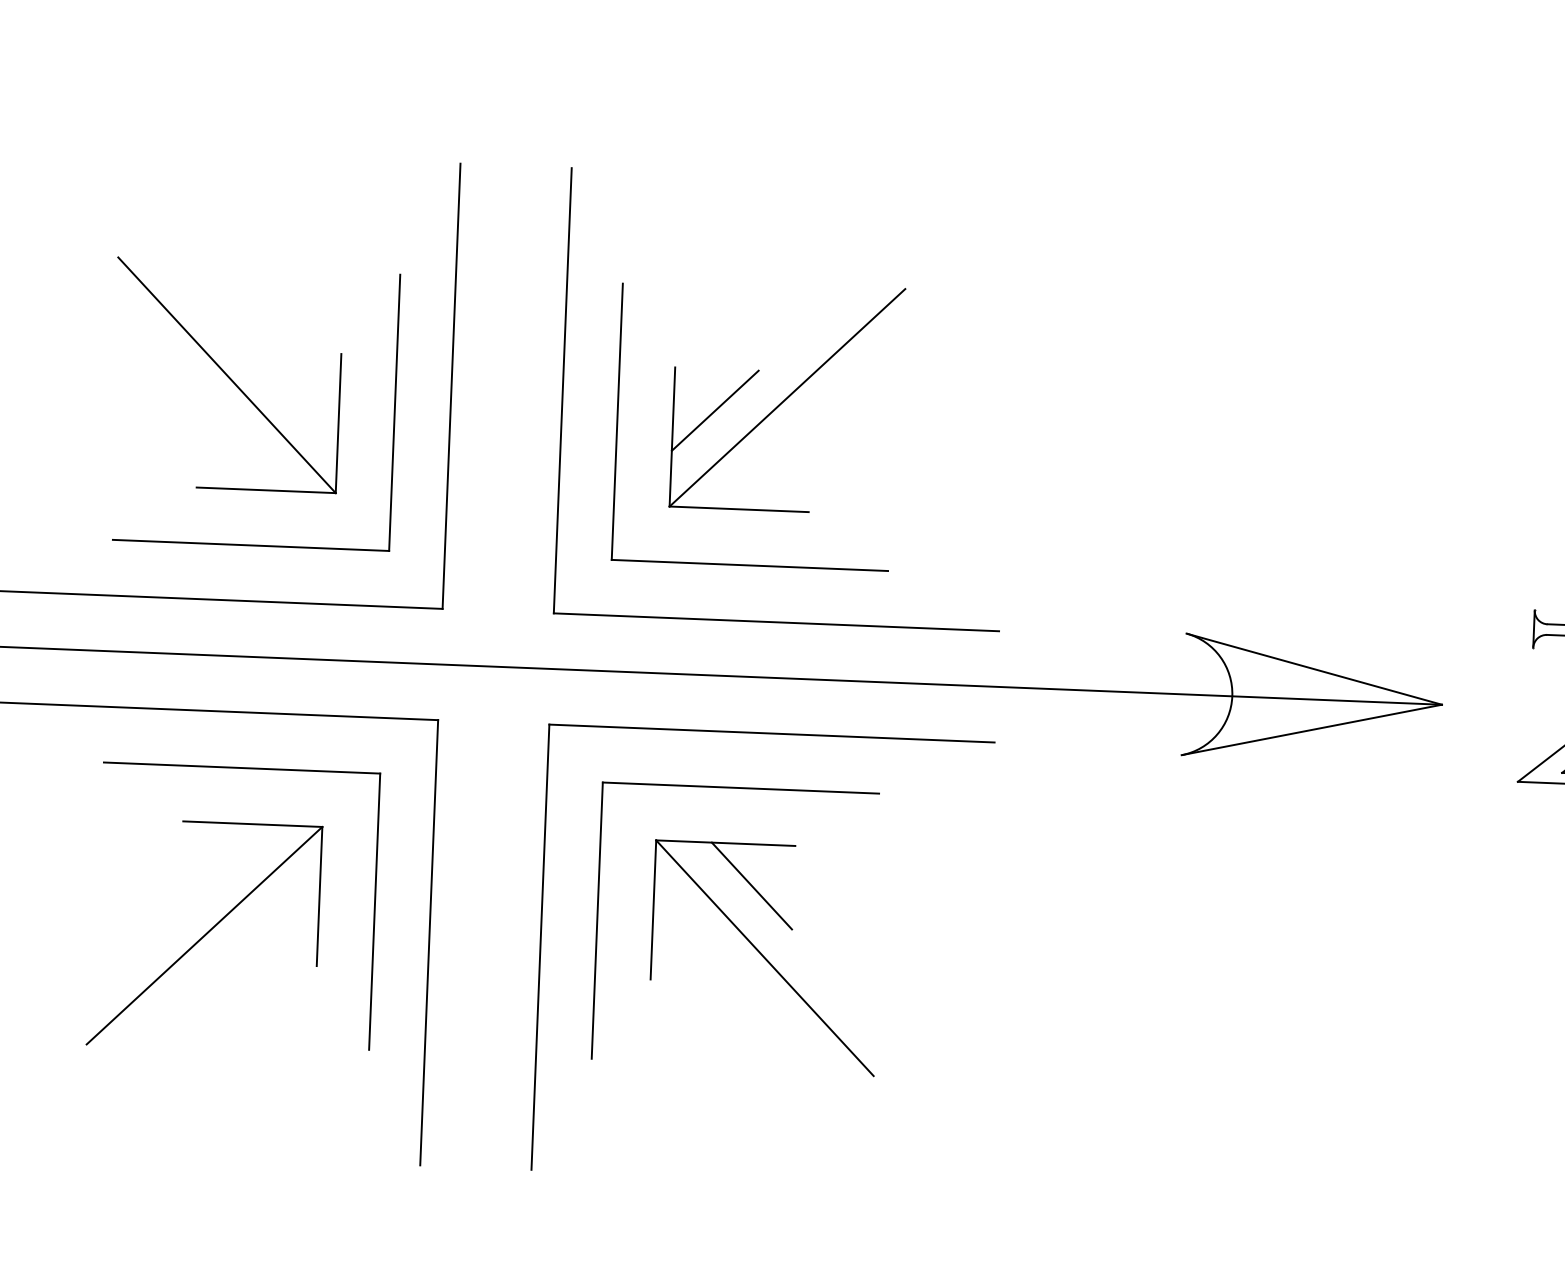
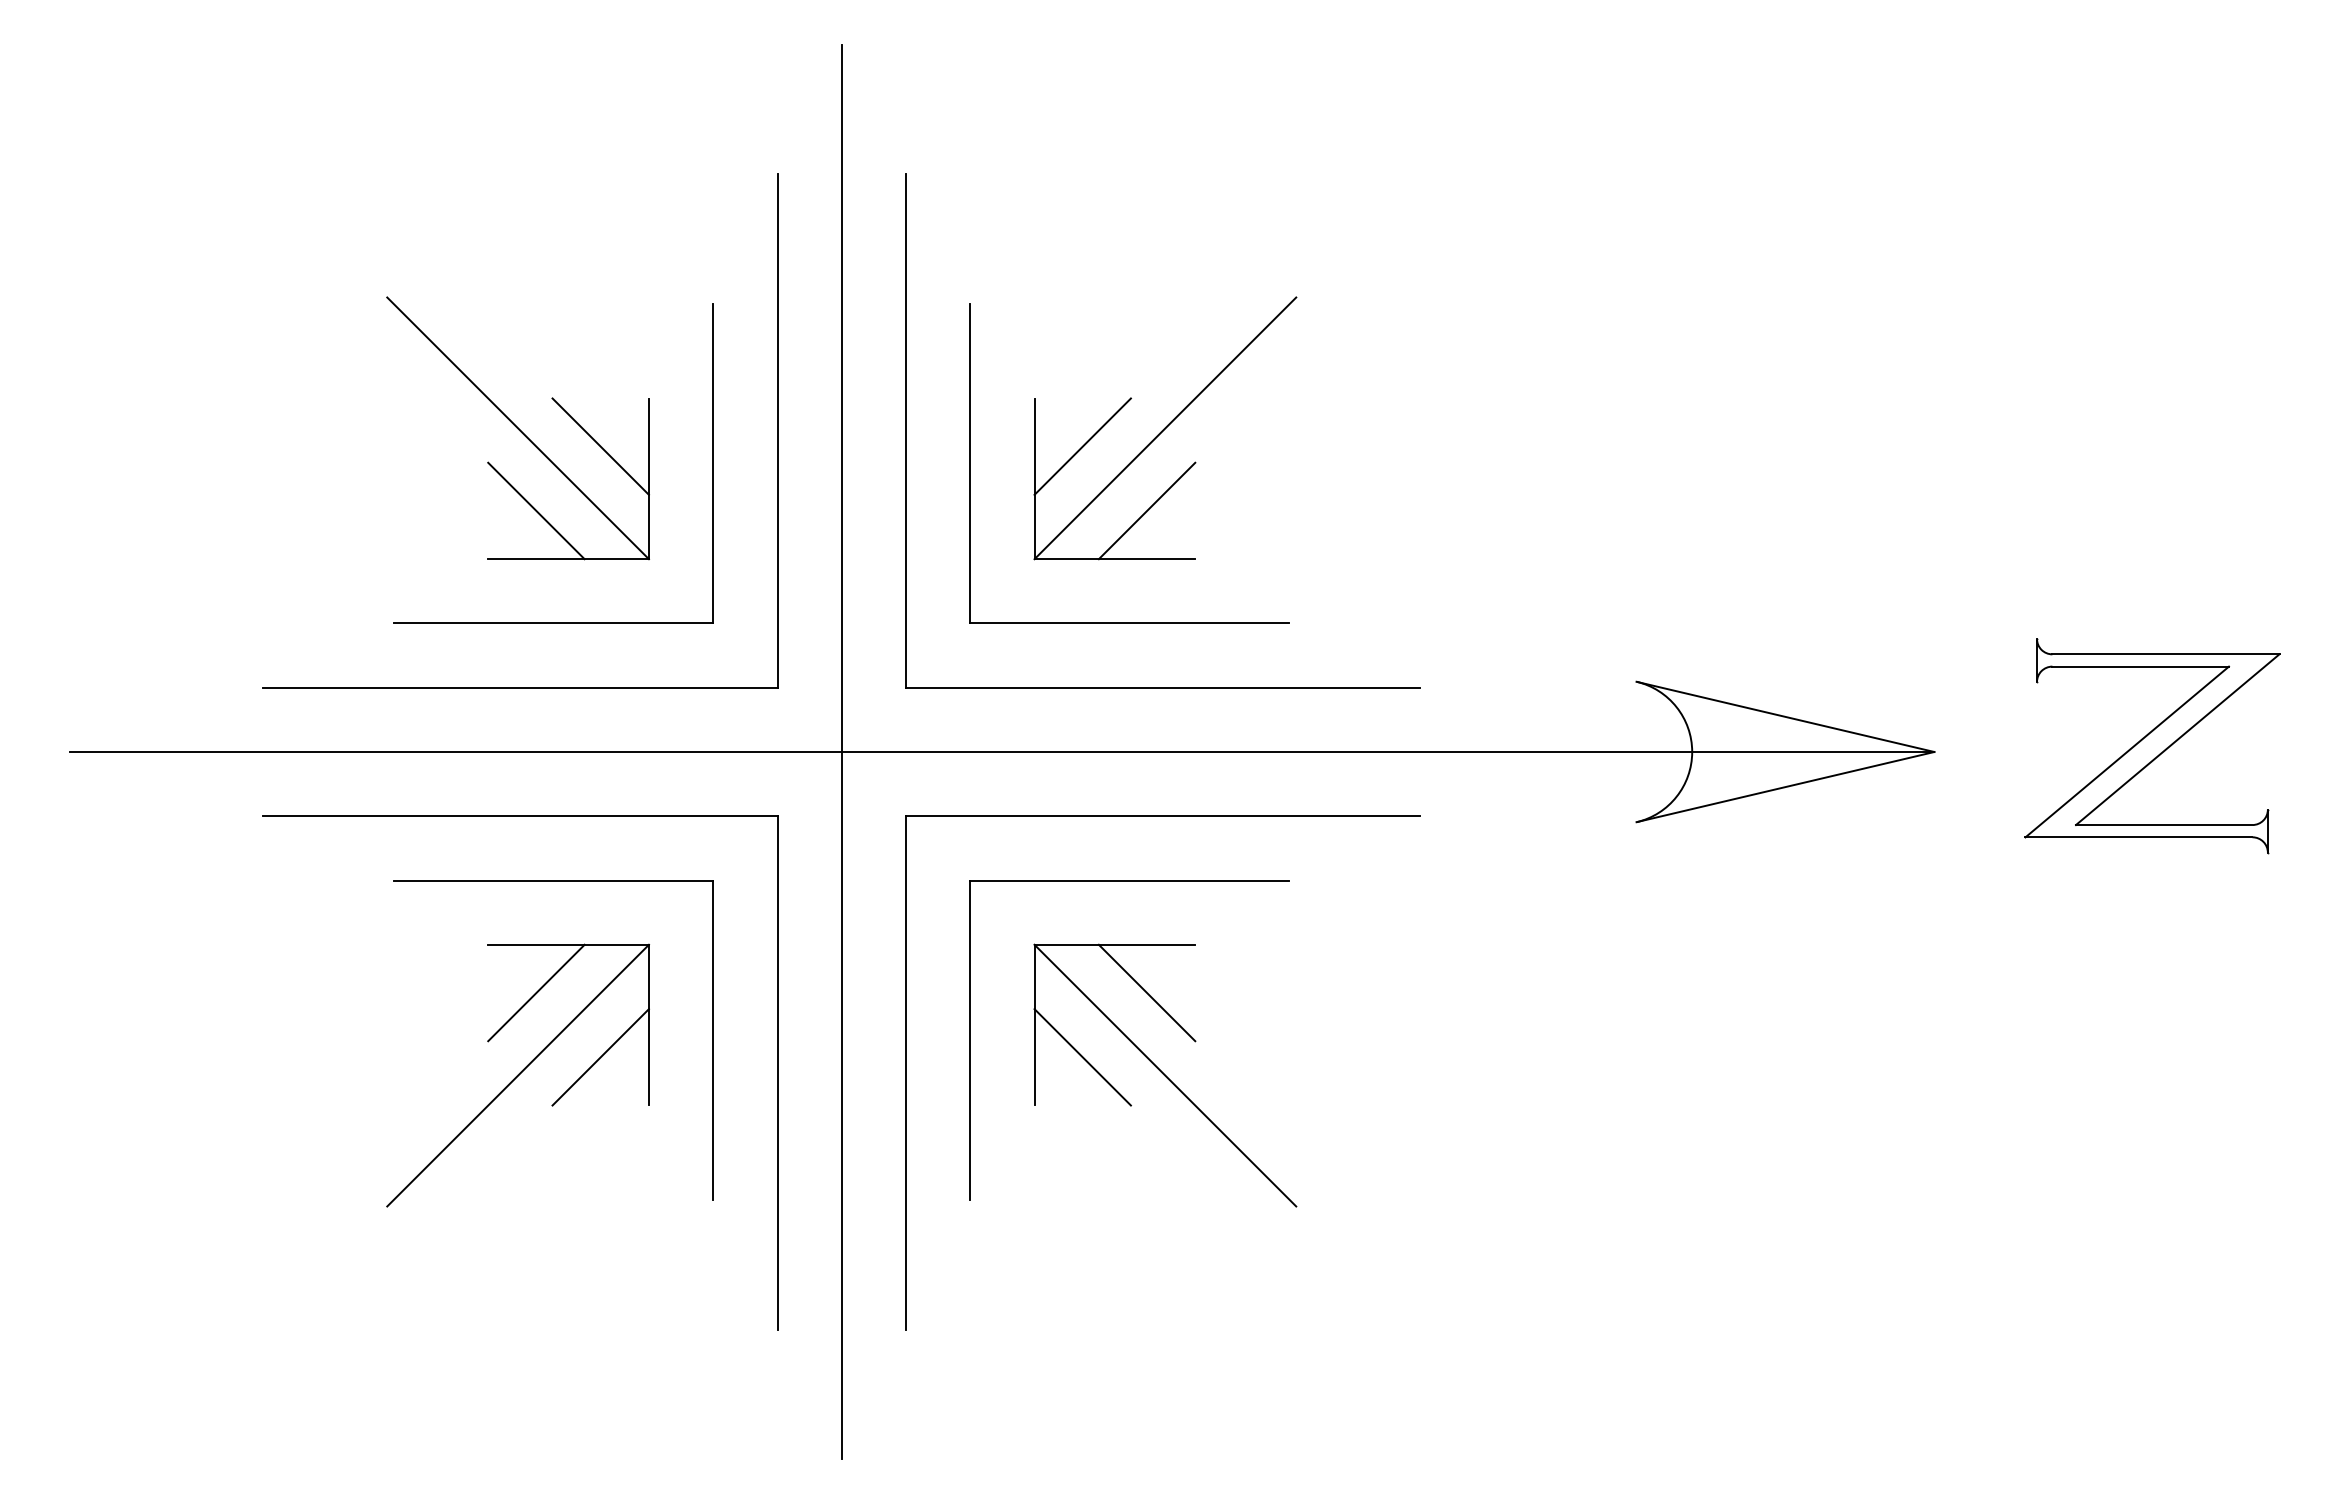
line: (297, 393) -> (600, 446), added
line: (240, 447) -> (536, 510), added
line: (768, 468) -> (1146, 510), added
line: (495, 666) -> (841, 751), added
line: (223, 864) -> (536, 992), added
line: (276, 922) -> (600, 1057), added
line: (693, 939) -> (1082, 1057), added

